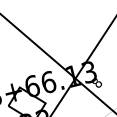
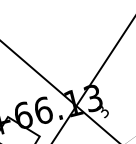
text: (97, 83) -> (103, 112), 8 -> 3

